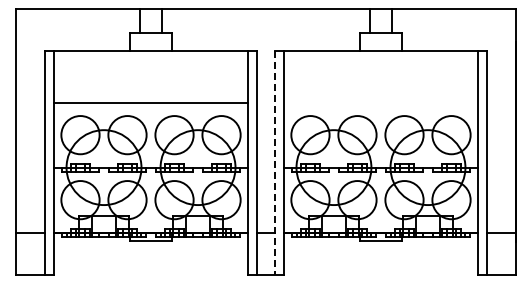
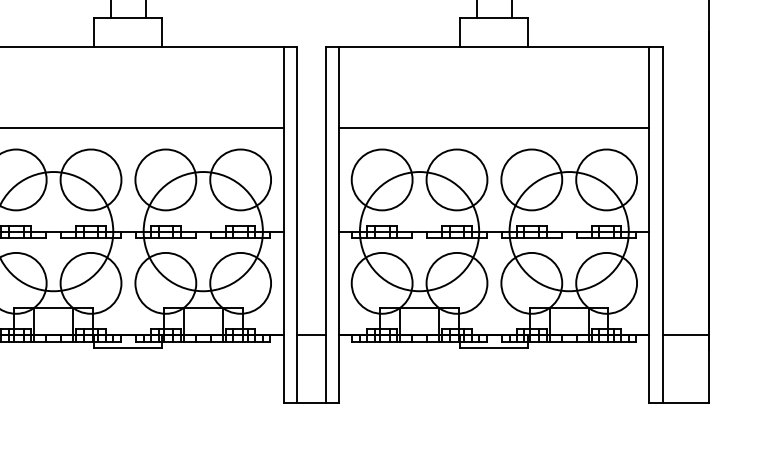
line: (380, 102) -> (493, 127), added
line: (274, 163) -> (324, 225), dashed -> solid

